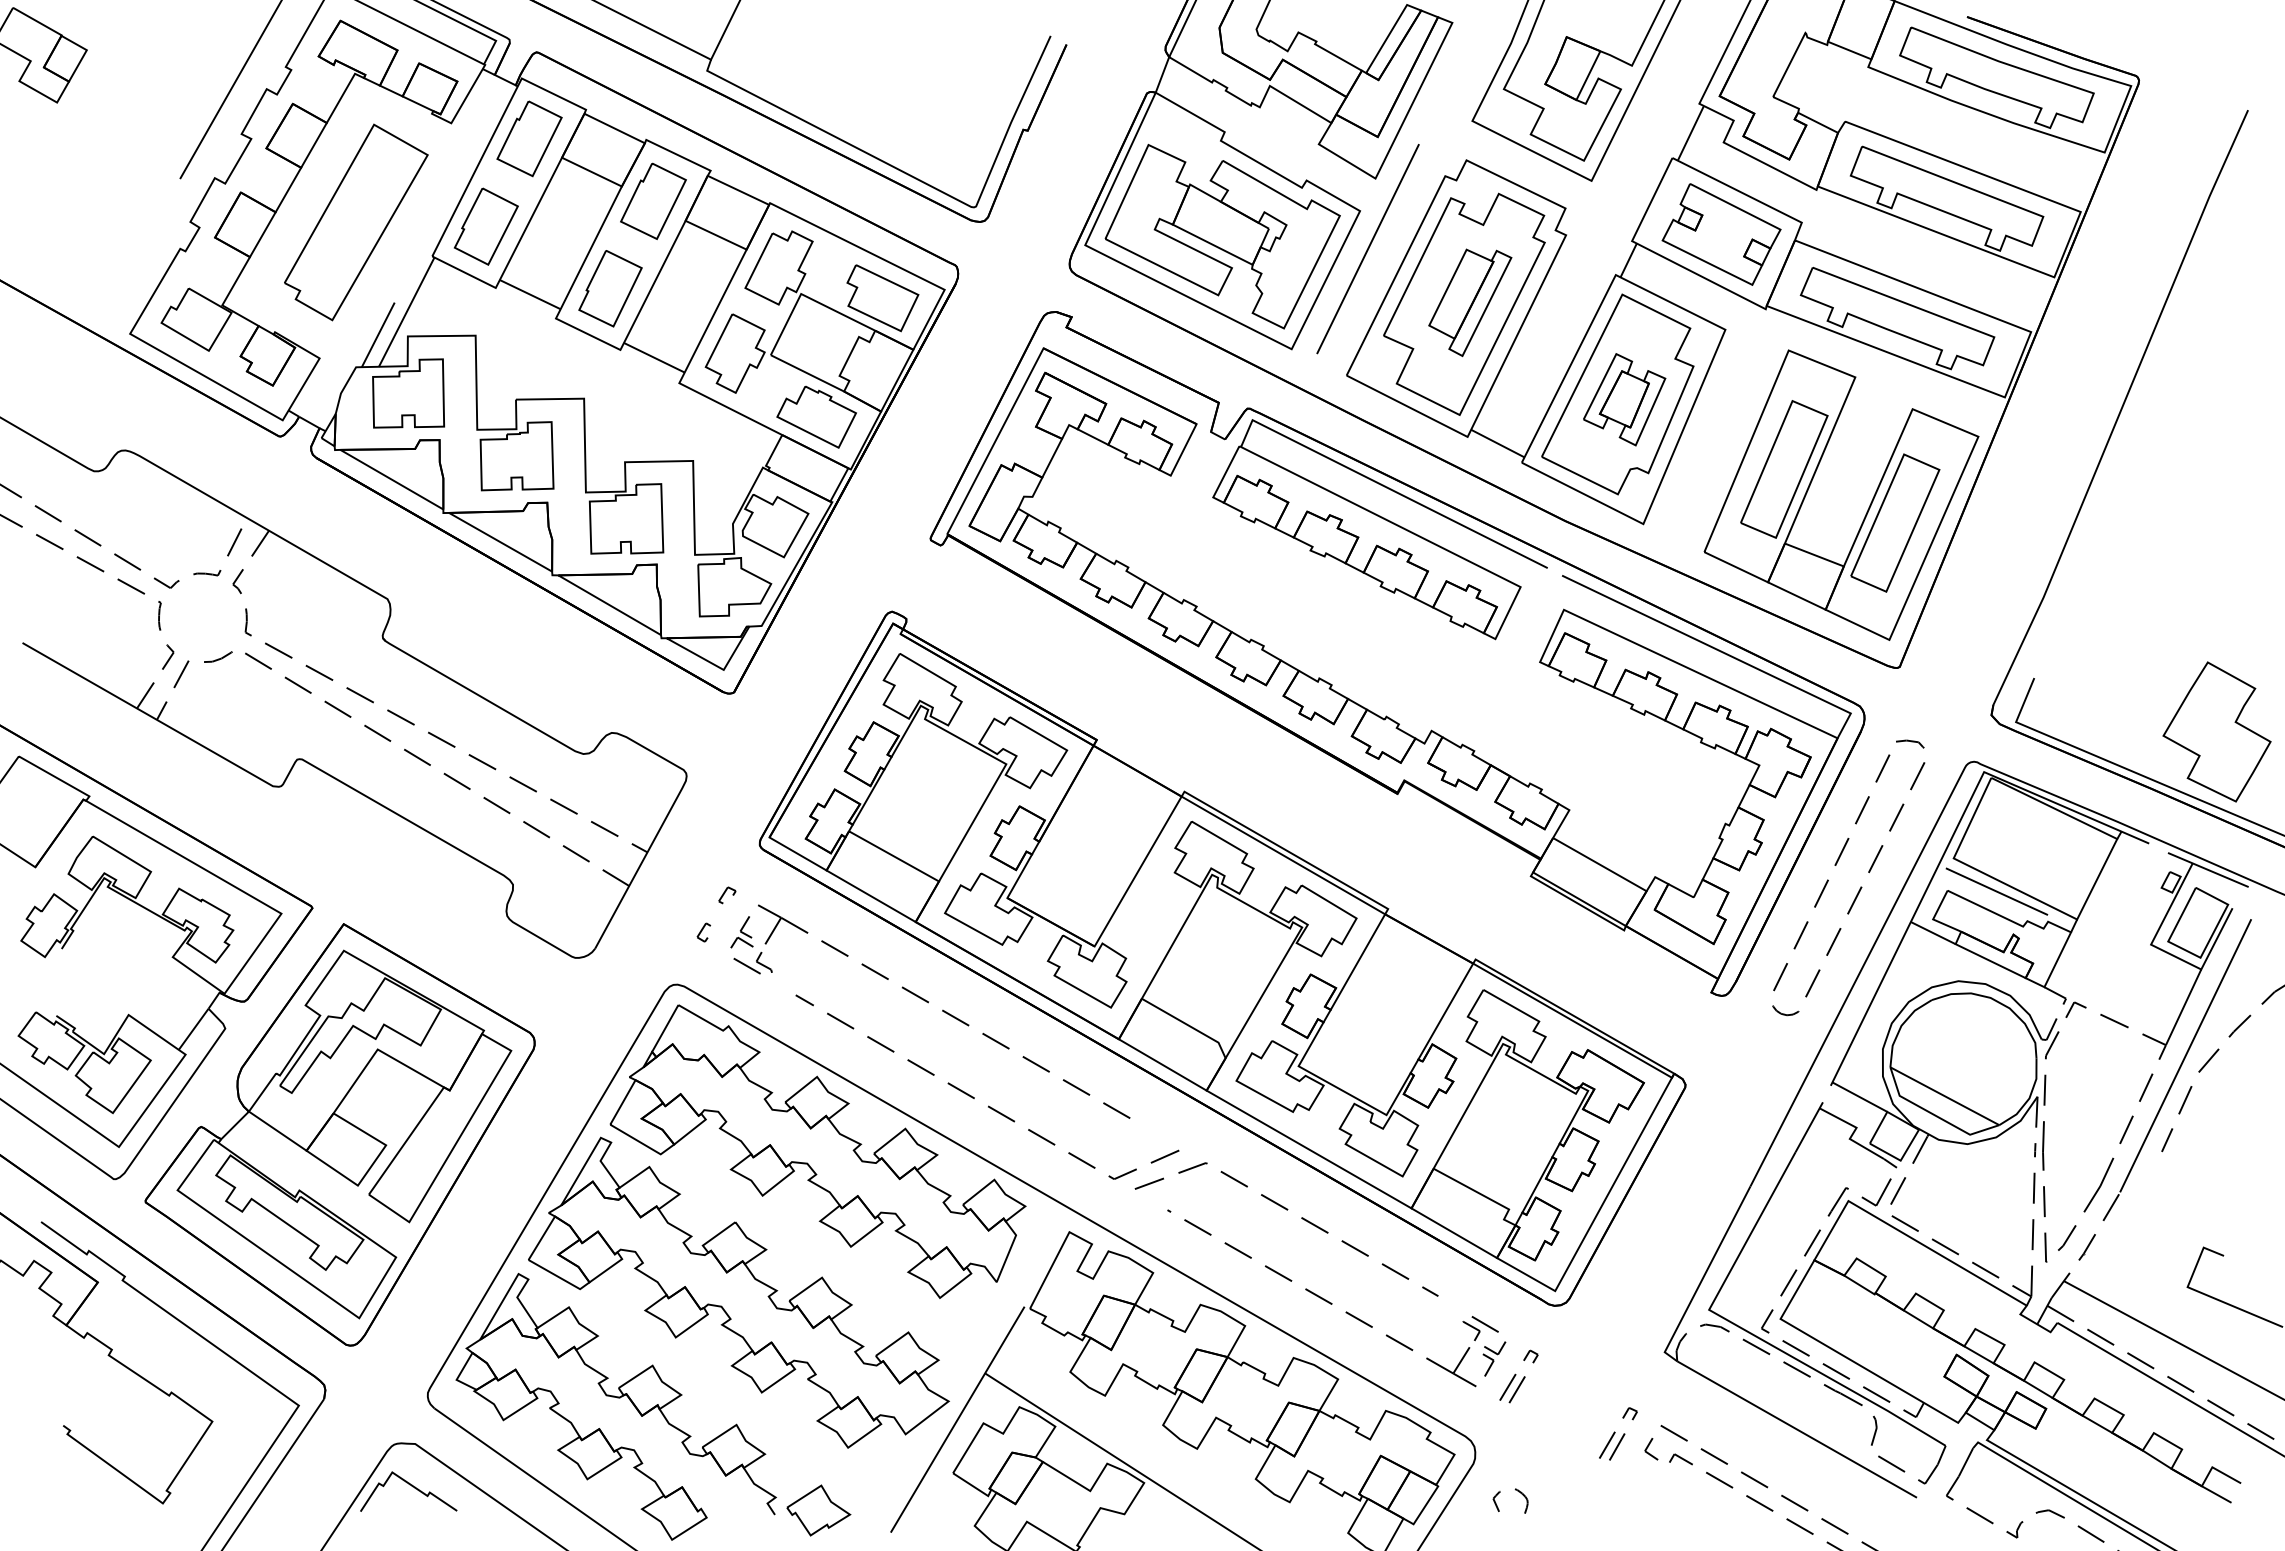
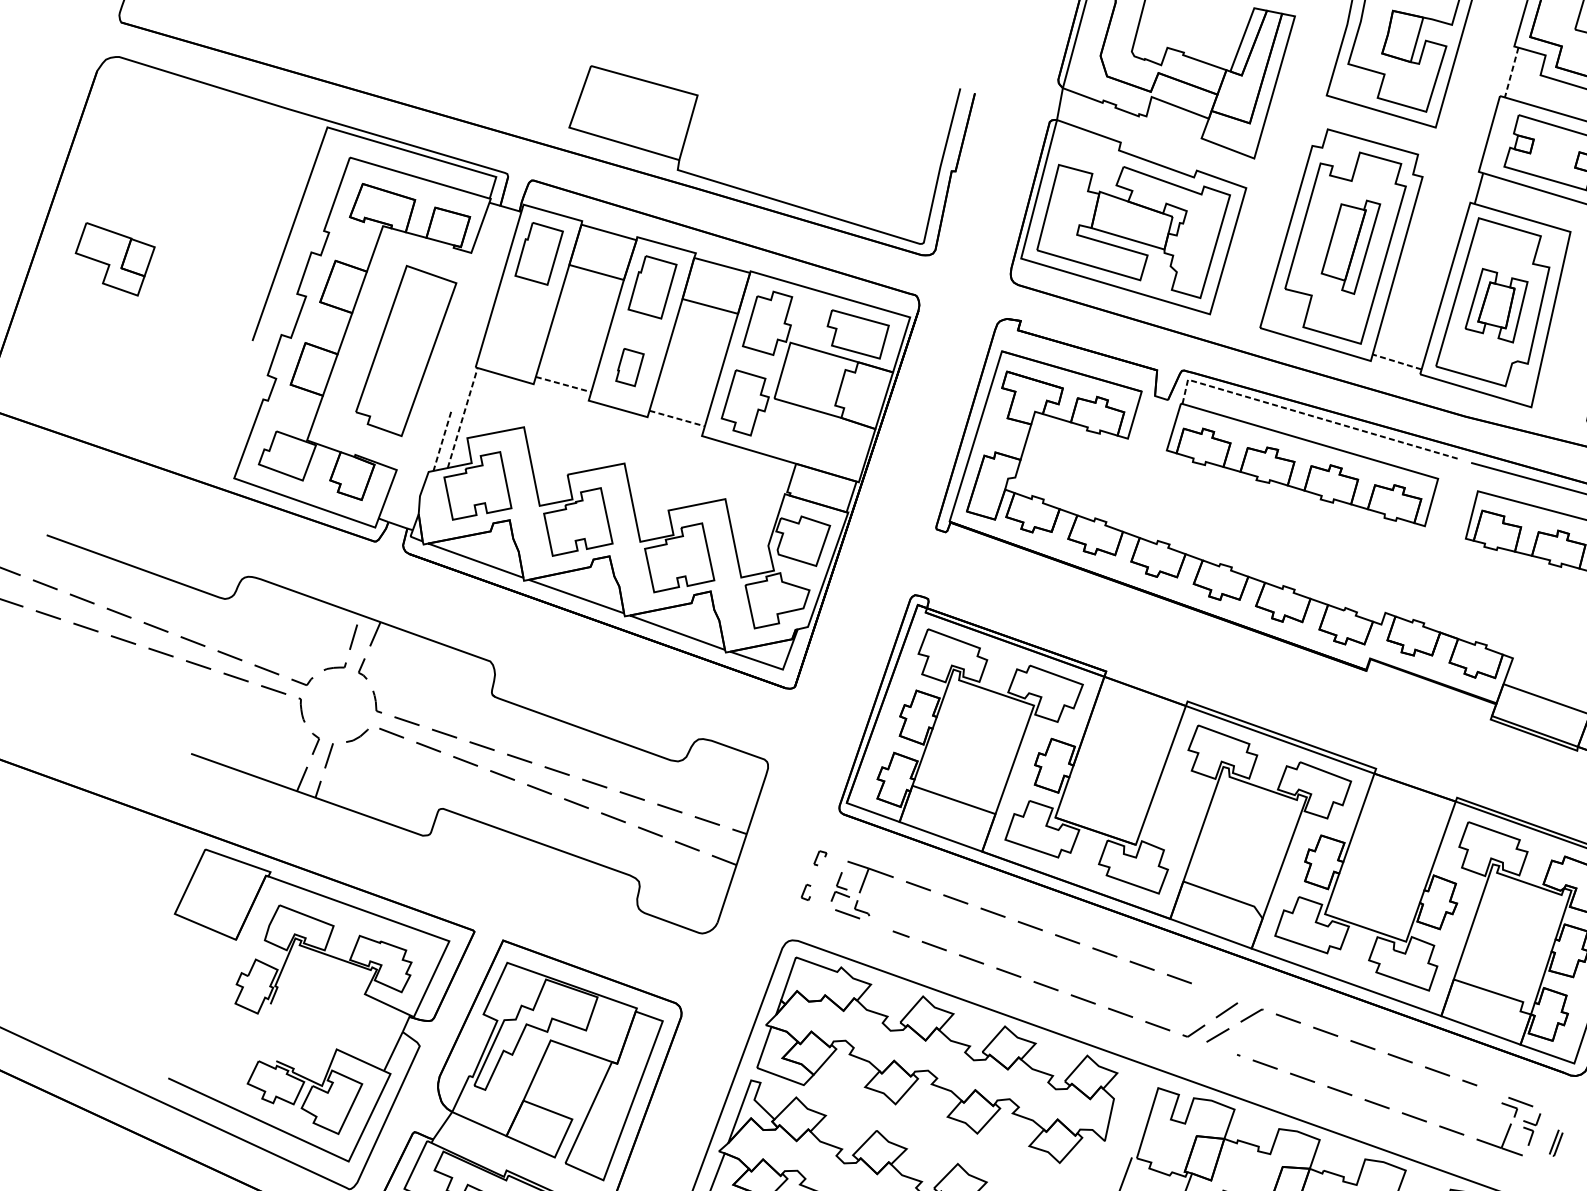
line: (1690, 133) -> (1511, 72), solid -> dashed
part: (485, 226) -> (515, 334), removed
line: (1367, 249) -> (1258, 219), removed
part: (610, 288) -> (629, 367), size x0.6
line: (530, 294) -> (563, 384), solid -> dashed
line: (406, 311) -> (462, 417), solid -> dashed
line: (378, 335) -> (442, 441), solid -> dashed
line: (654, 357) -> (677, 418), solid -> dashed
part: (816, 416) -> (822, 443), removed
line: (1497, 443) -> (1396, 361), solid -> dashed
line: (1386, 487) -> (1310, 415), solid -> dashed
part: (1518, 1376) -> (1556, 1140), size x0.6

